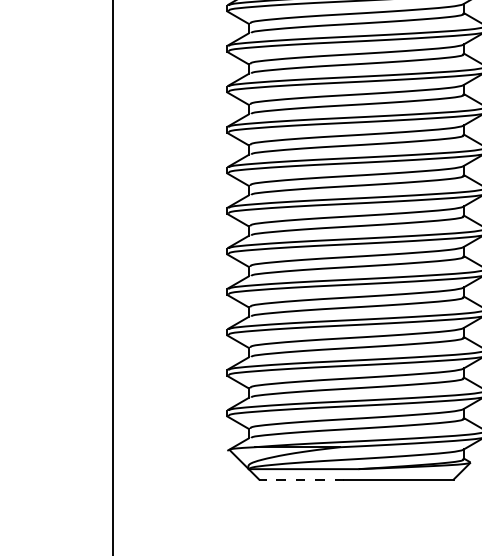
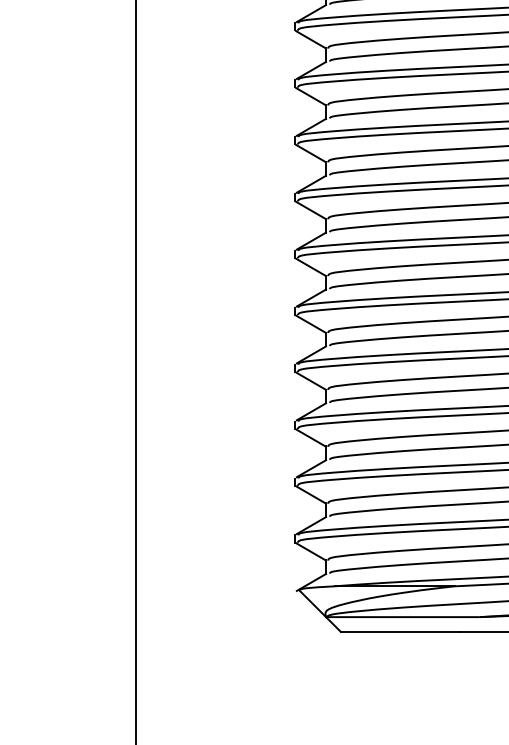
line: (301, 479) -> (400, 631), dashed -> solid

